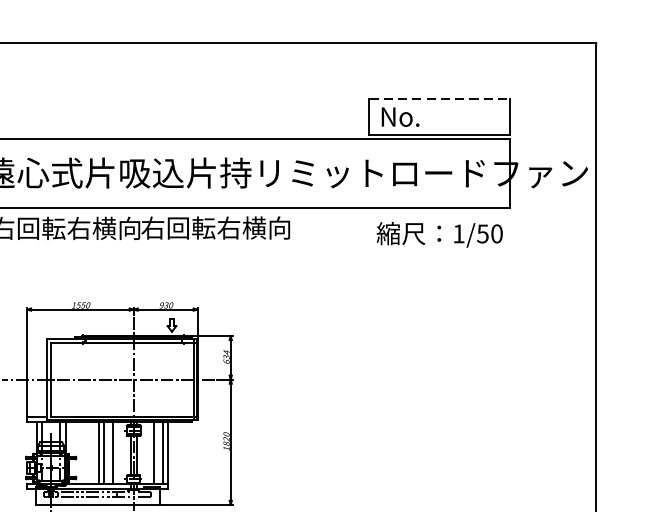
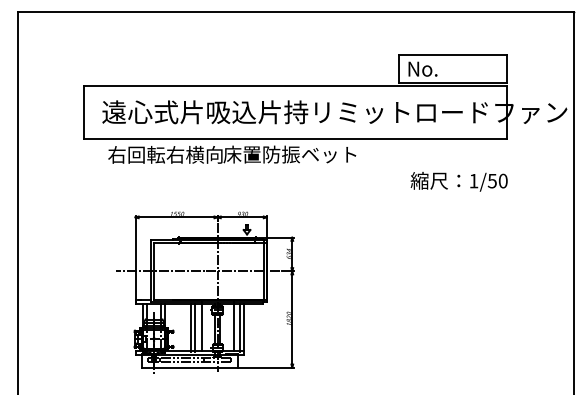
line: (440, 99) -> (453, 55), dashed -> solid
text: (227, 227) -> (289, 154), 右回転右横向 -> 床置防振ベット
text: (438, 234) -> (458, 181), moved

